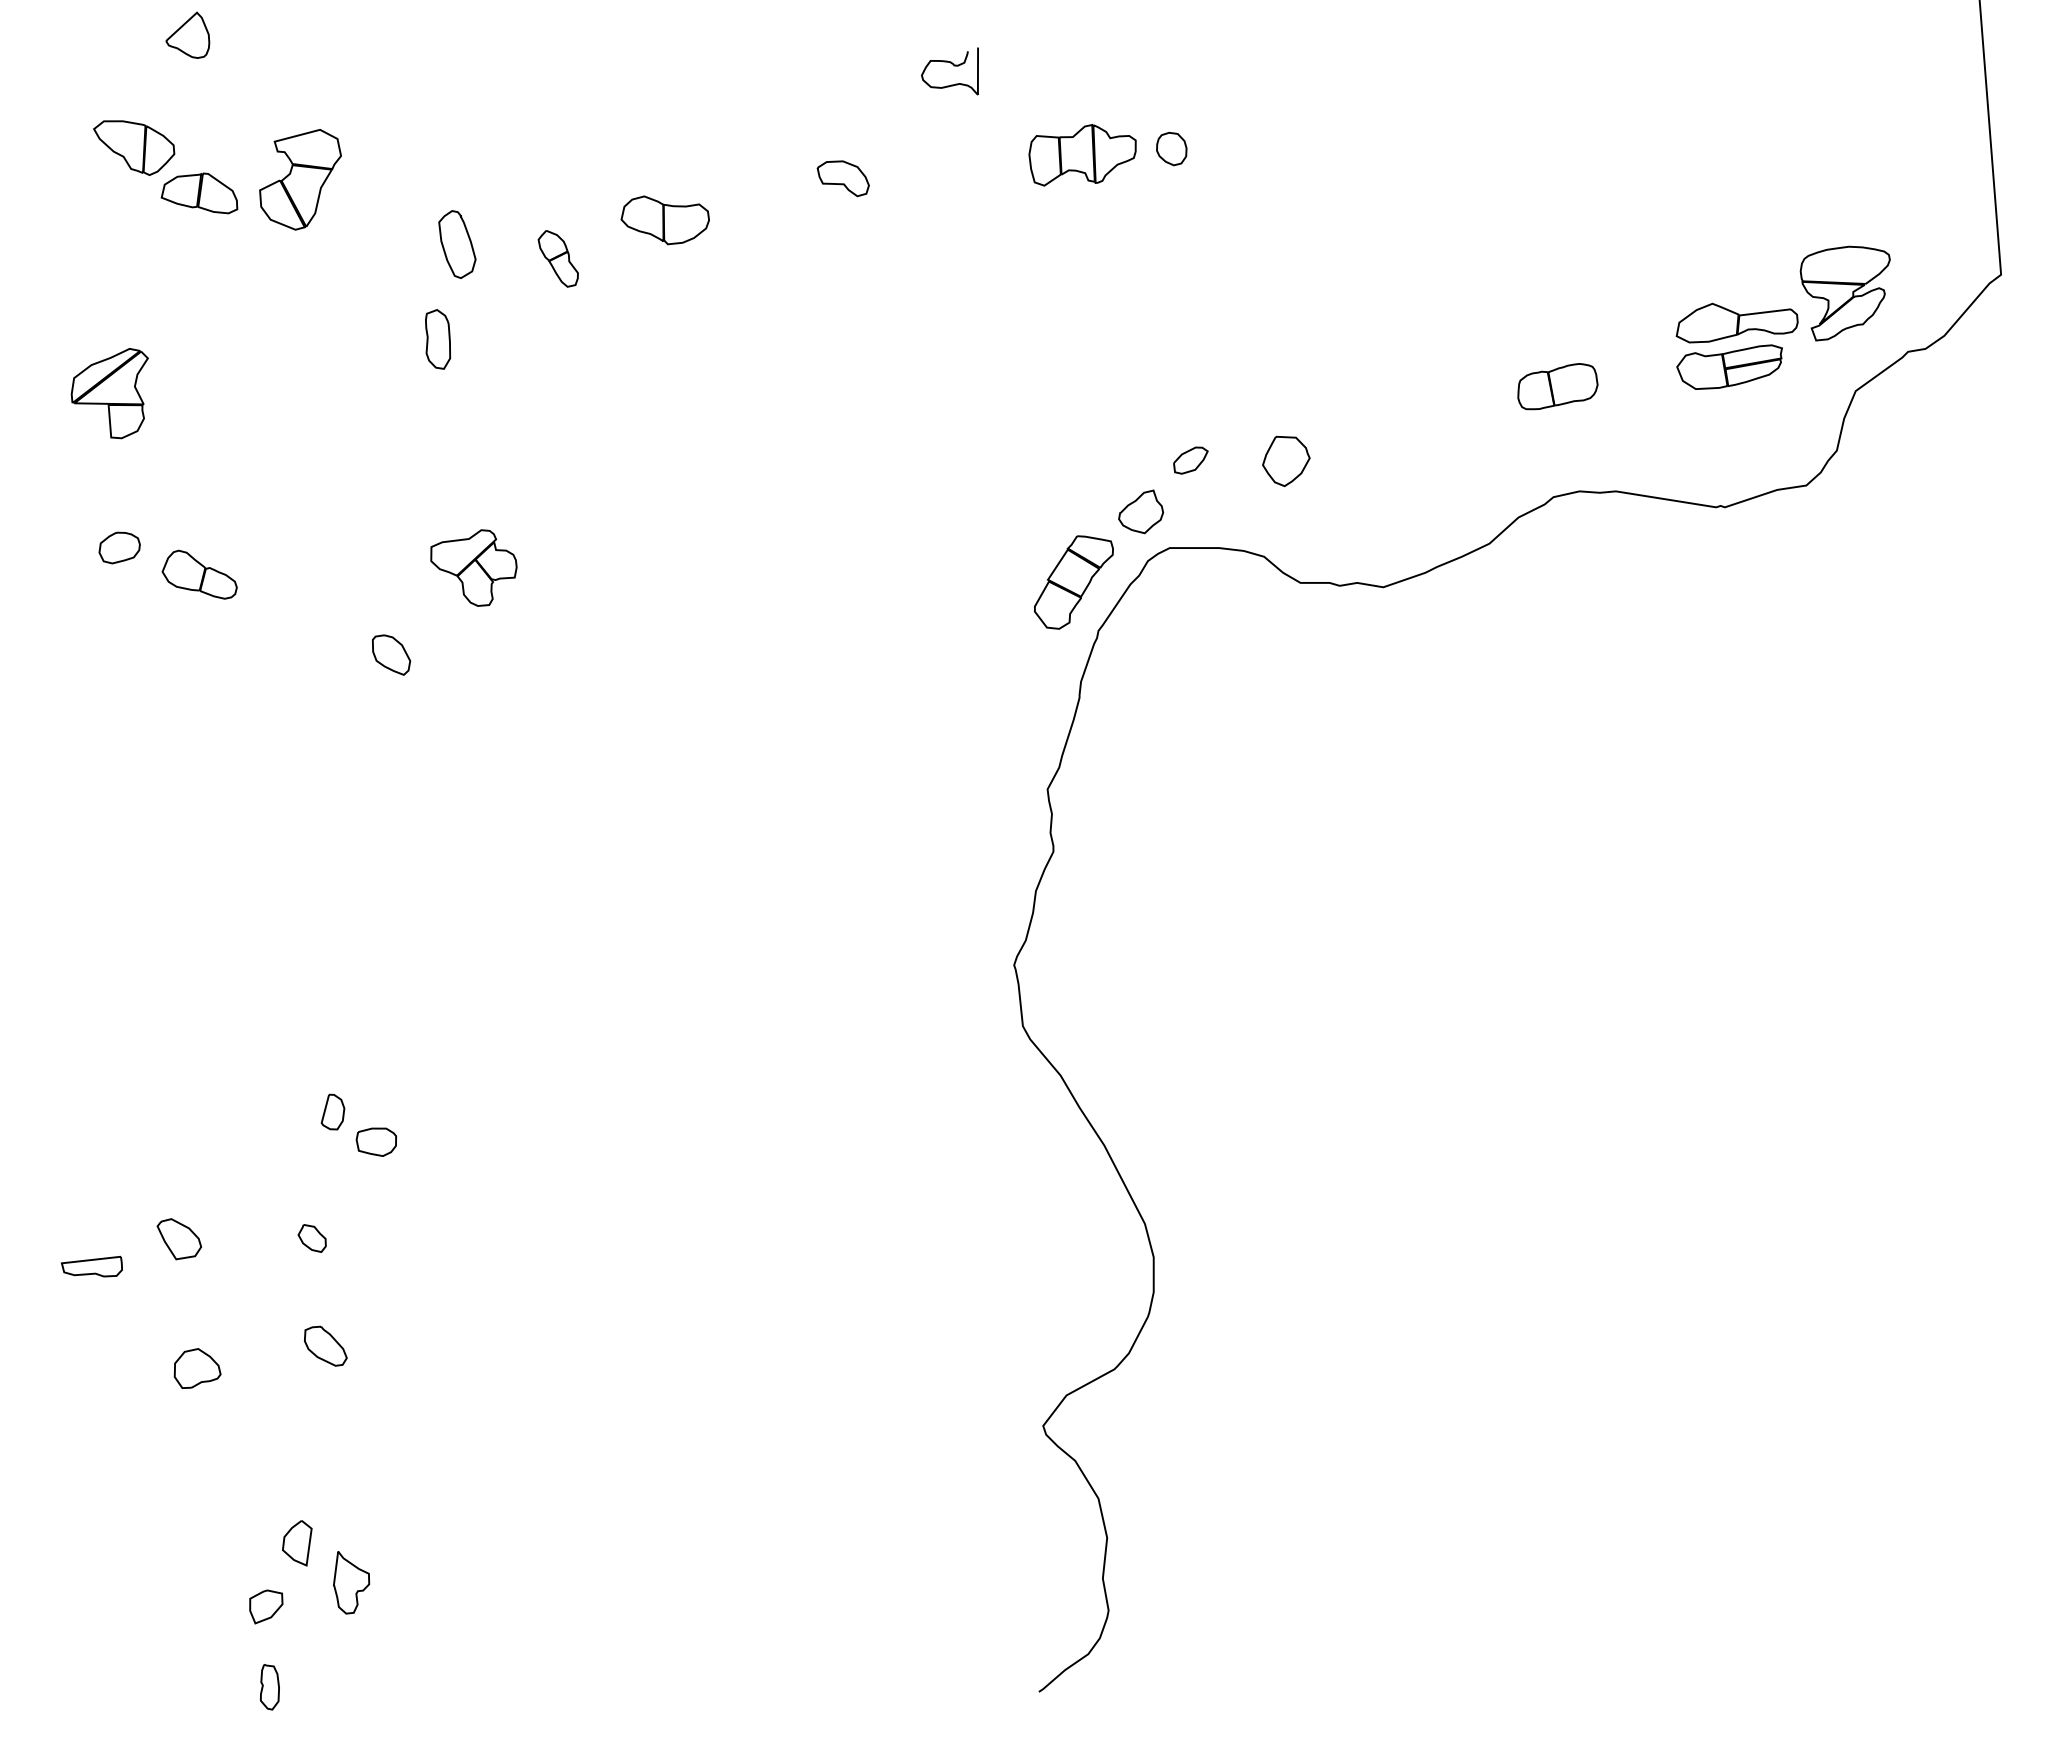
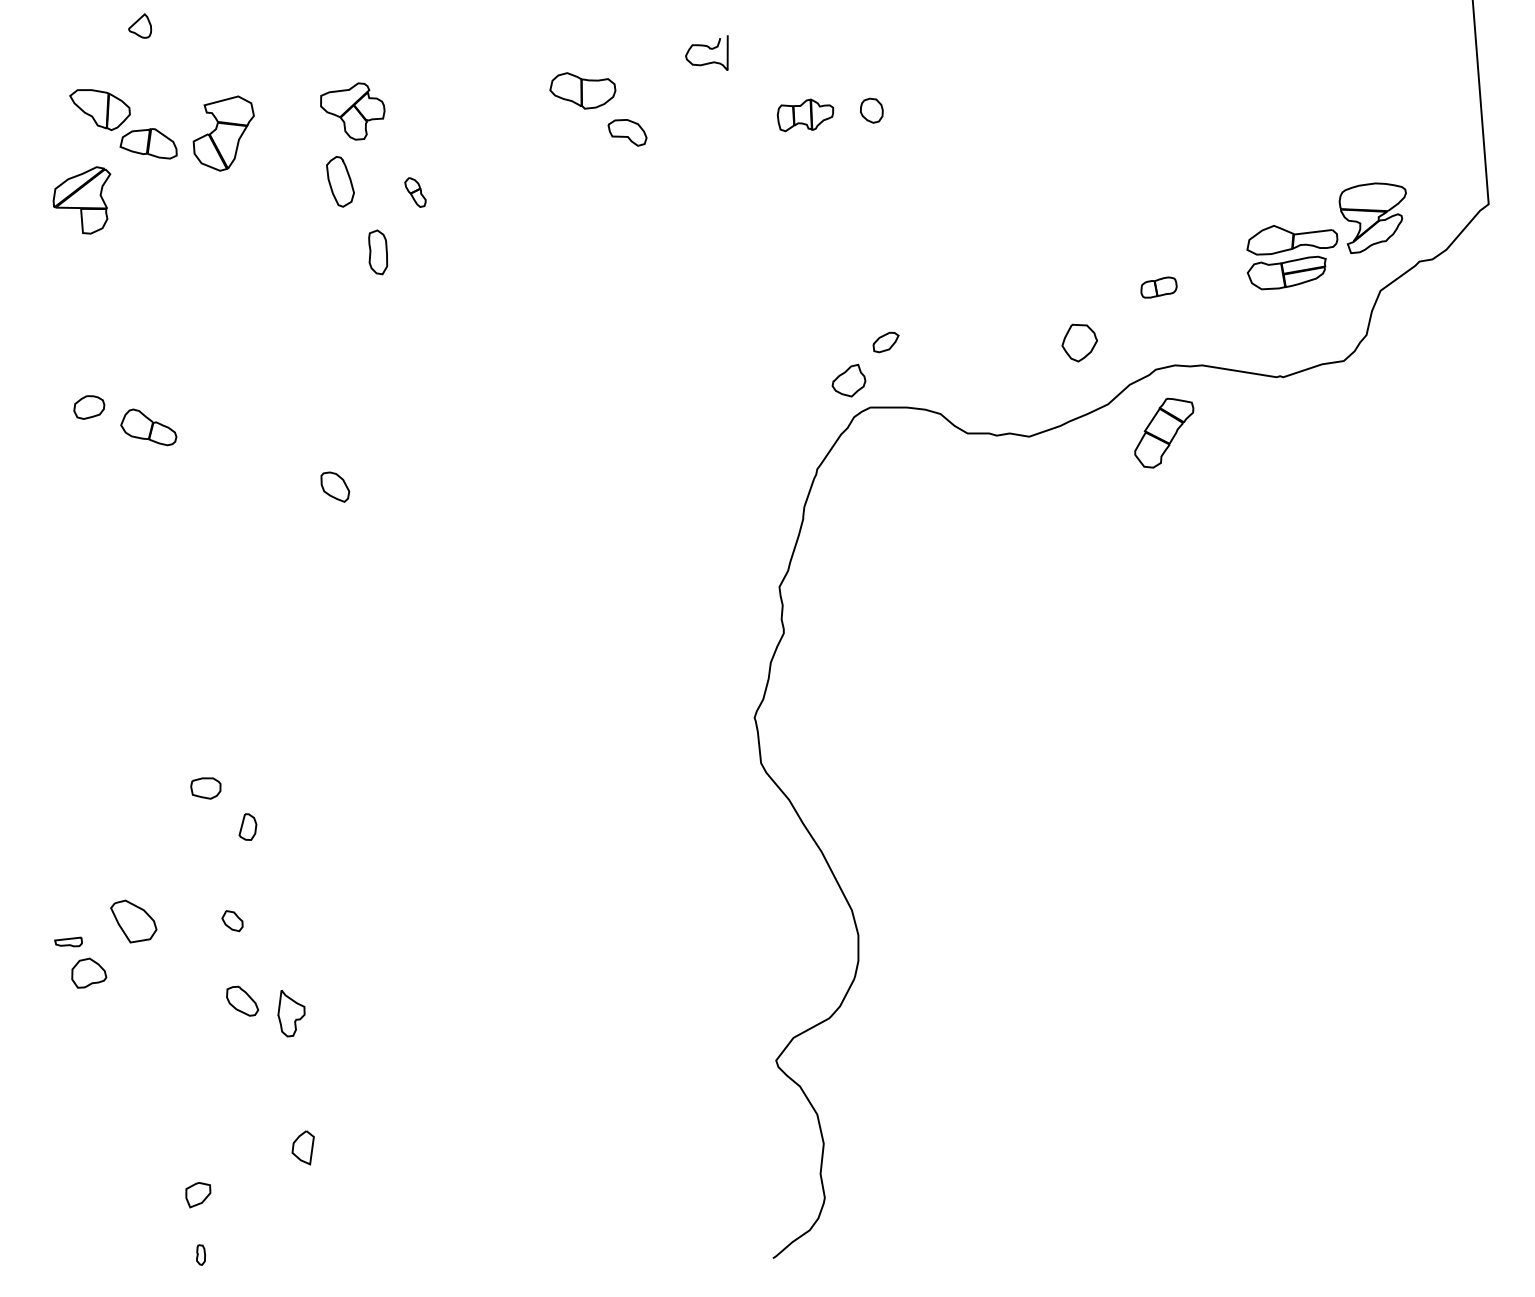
part: (187, 34) -> (139, 25), size x0.7
part: (1082, 155) -> (805, 115), size x0.7
part: (664, 220) -> (582, 91), moved
part: (557, 258) -> (414, 192), size x0.7
part: (438, 339) -> (378, 252), moved
part: (1557, 386) -> (1158, 287), size x0.6
part: (109, 393) -> (81, 200), moved
part: (1286, 461) -> (1079, 343), moved
part: (473, 567) -> (352, 111), moved
part: (1073, 582) -> (1163, 433), moved
part: (391, 654) -> (335, 486), moved
part: (375, 1141) -> (205, 787), moved
part: (178, 1239) -> (133, 921), size x1.4
part: (91, 1266) -> (68, 941), size x0.6
part: (197, 1368) -> (89, 973), moved
part: (297, 1543) -> (303, 1147), moved
part: (351, 1582) -> (291, 1013), moved
part: (269, 1687) -> (200, 1255), size x0.6

